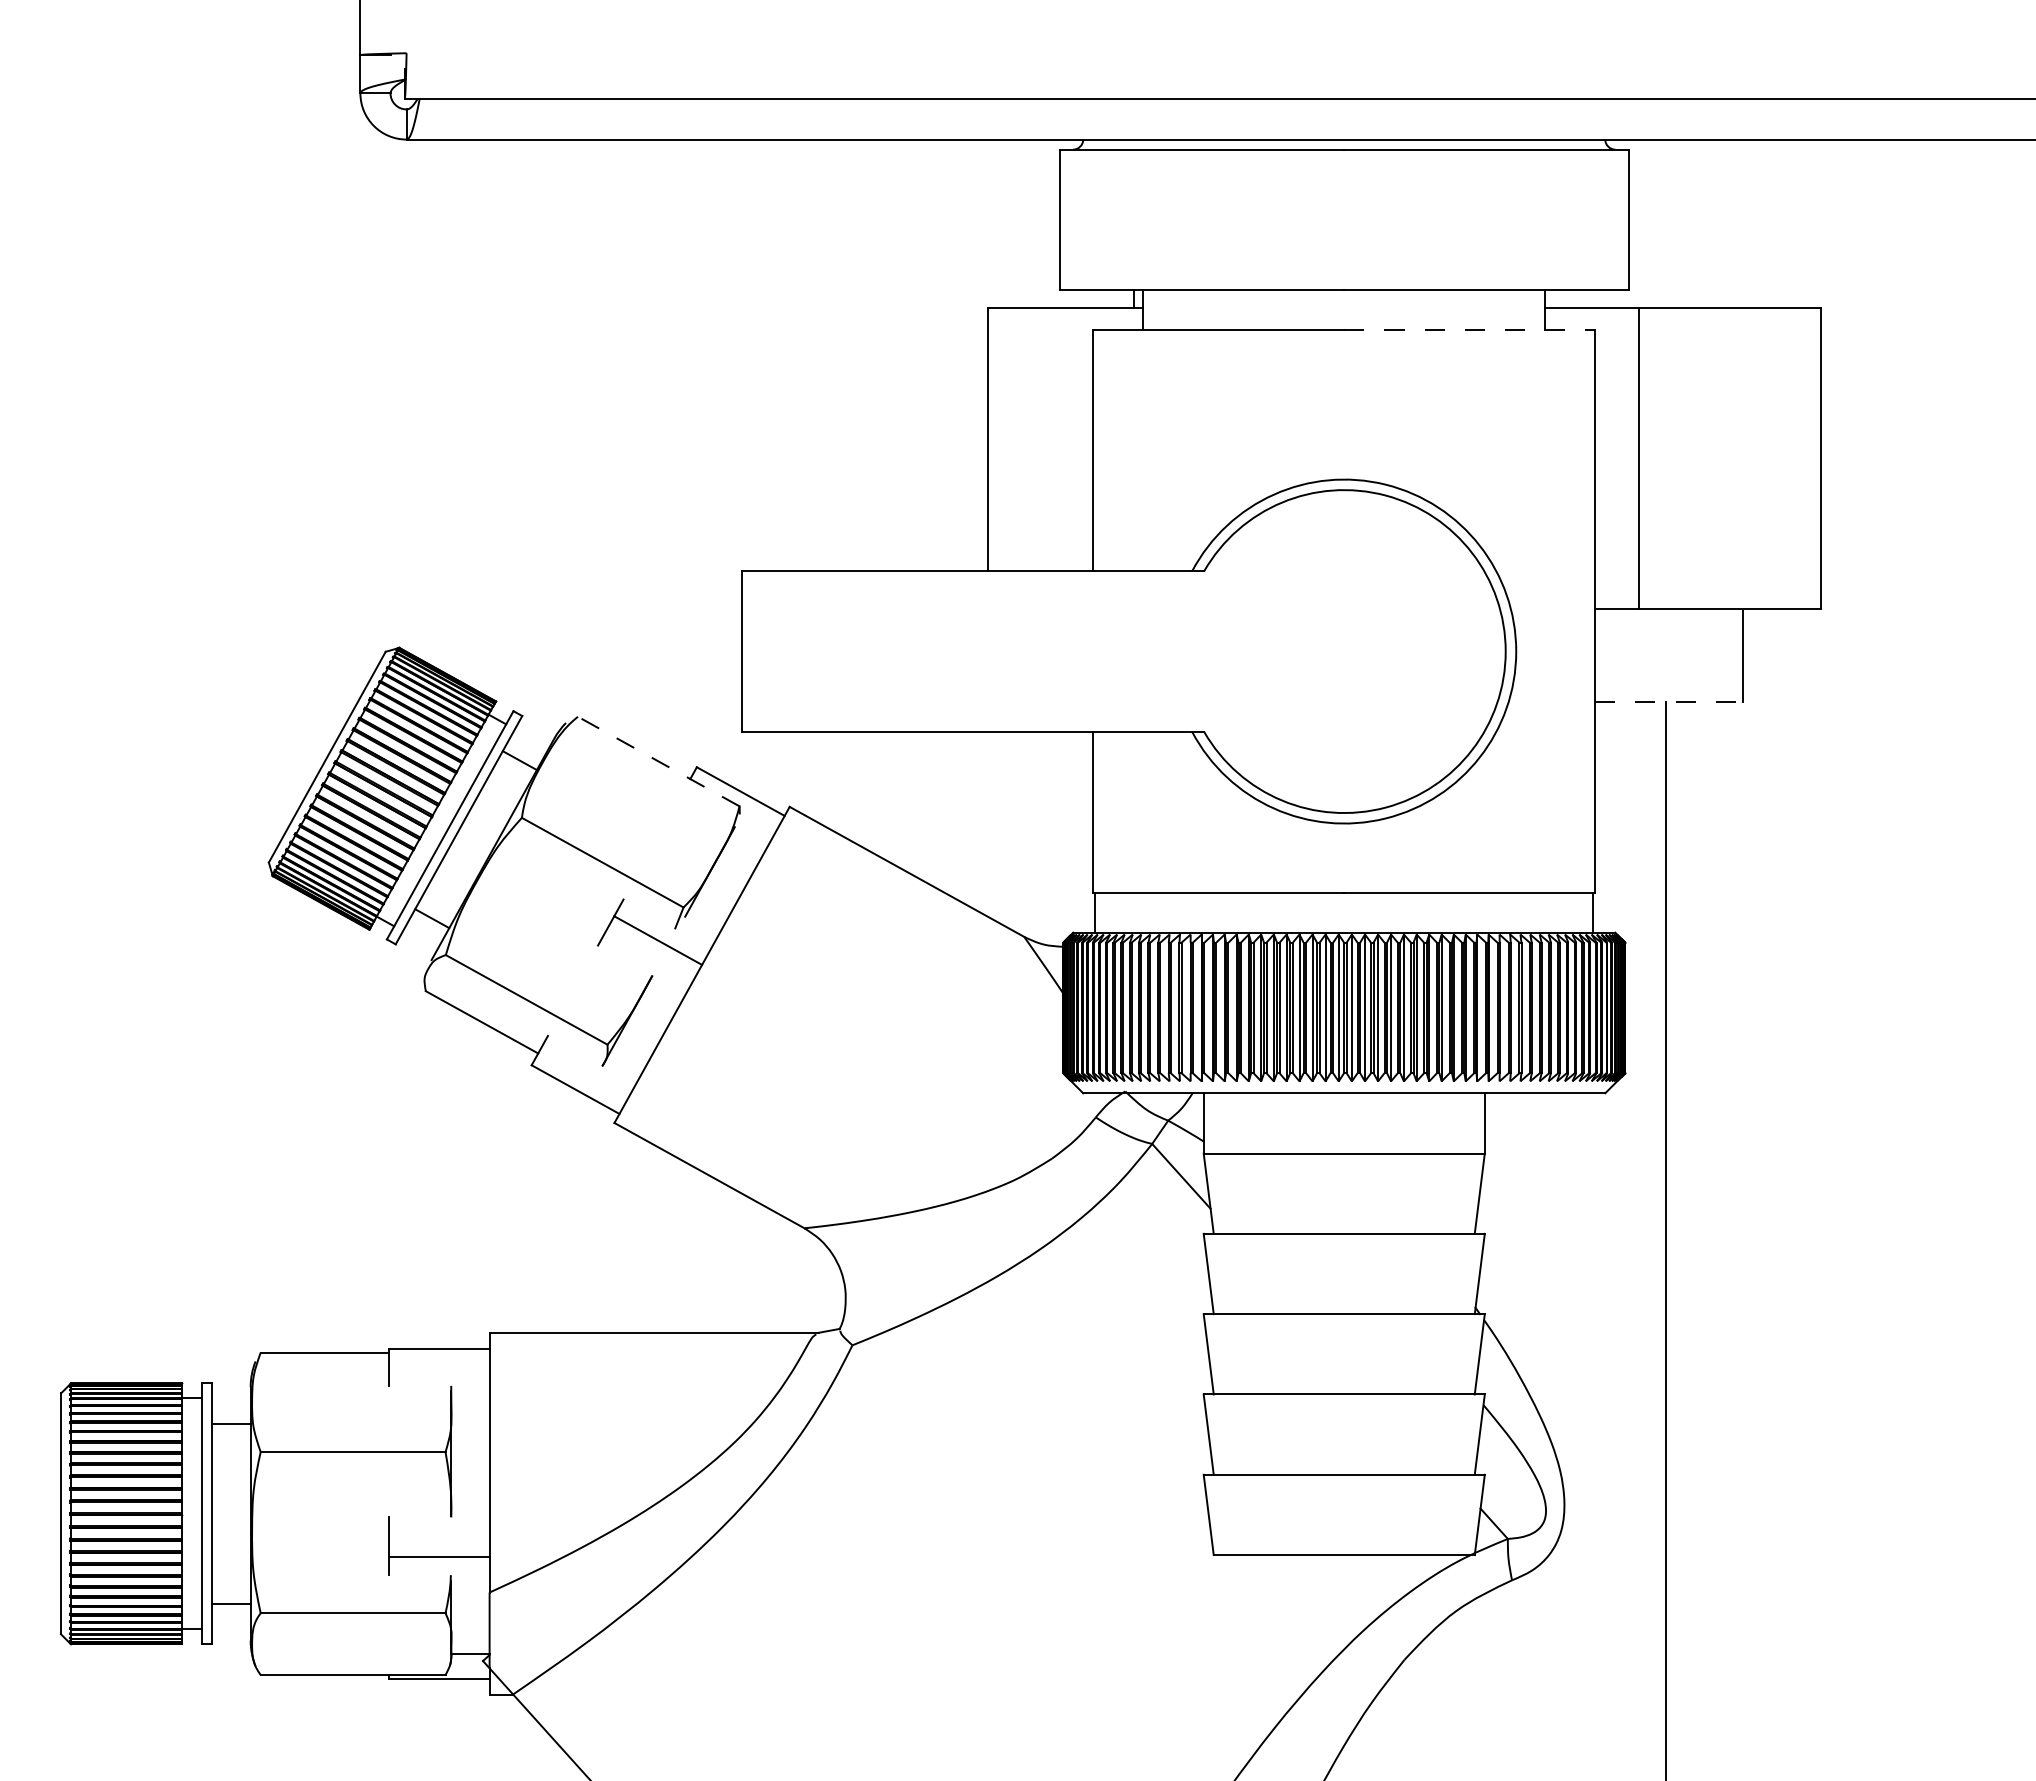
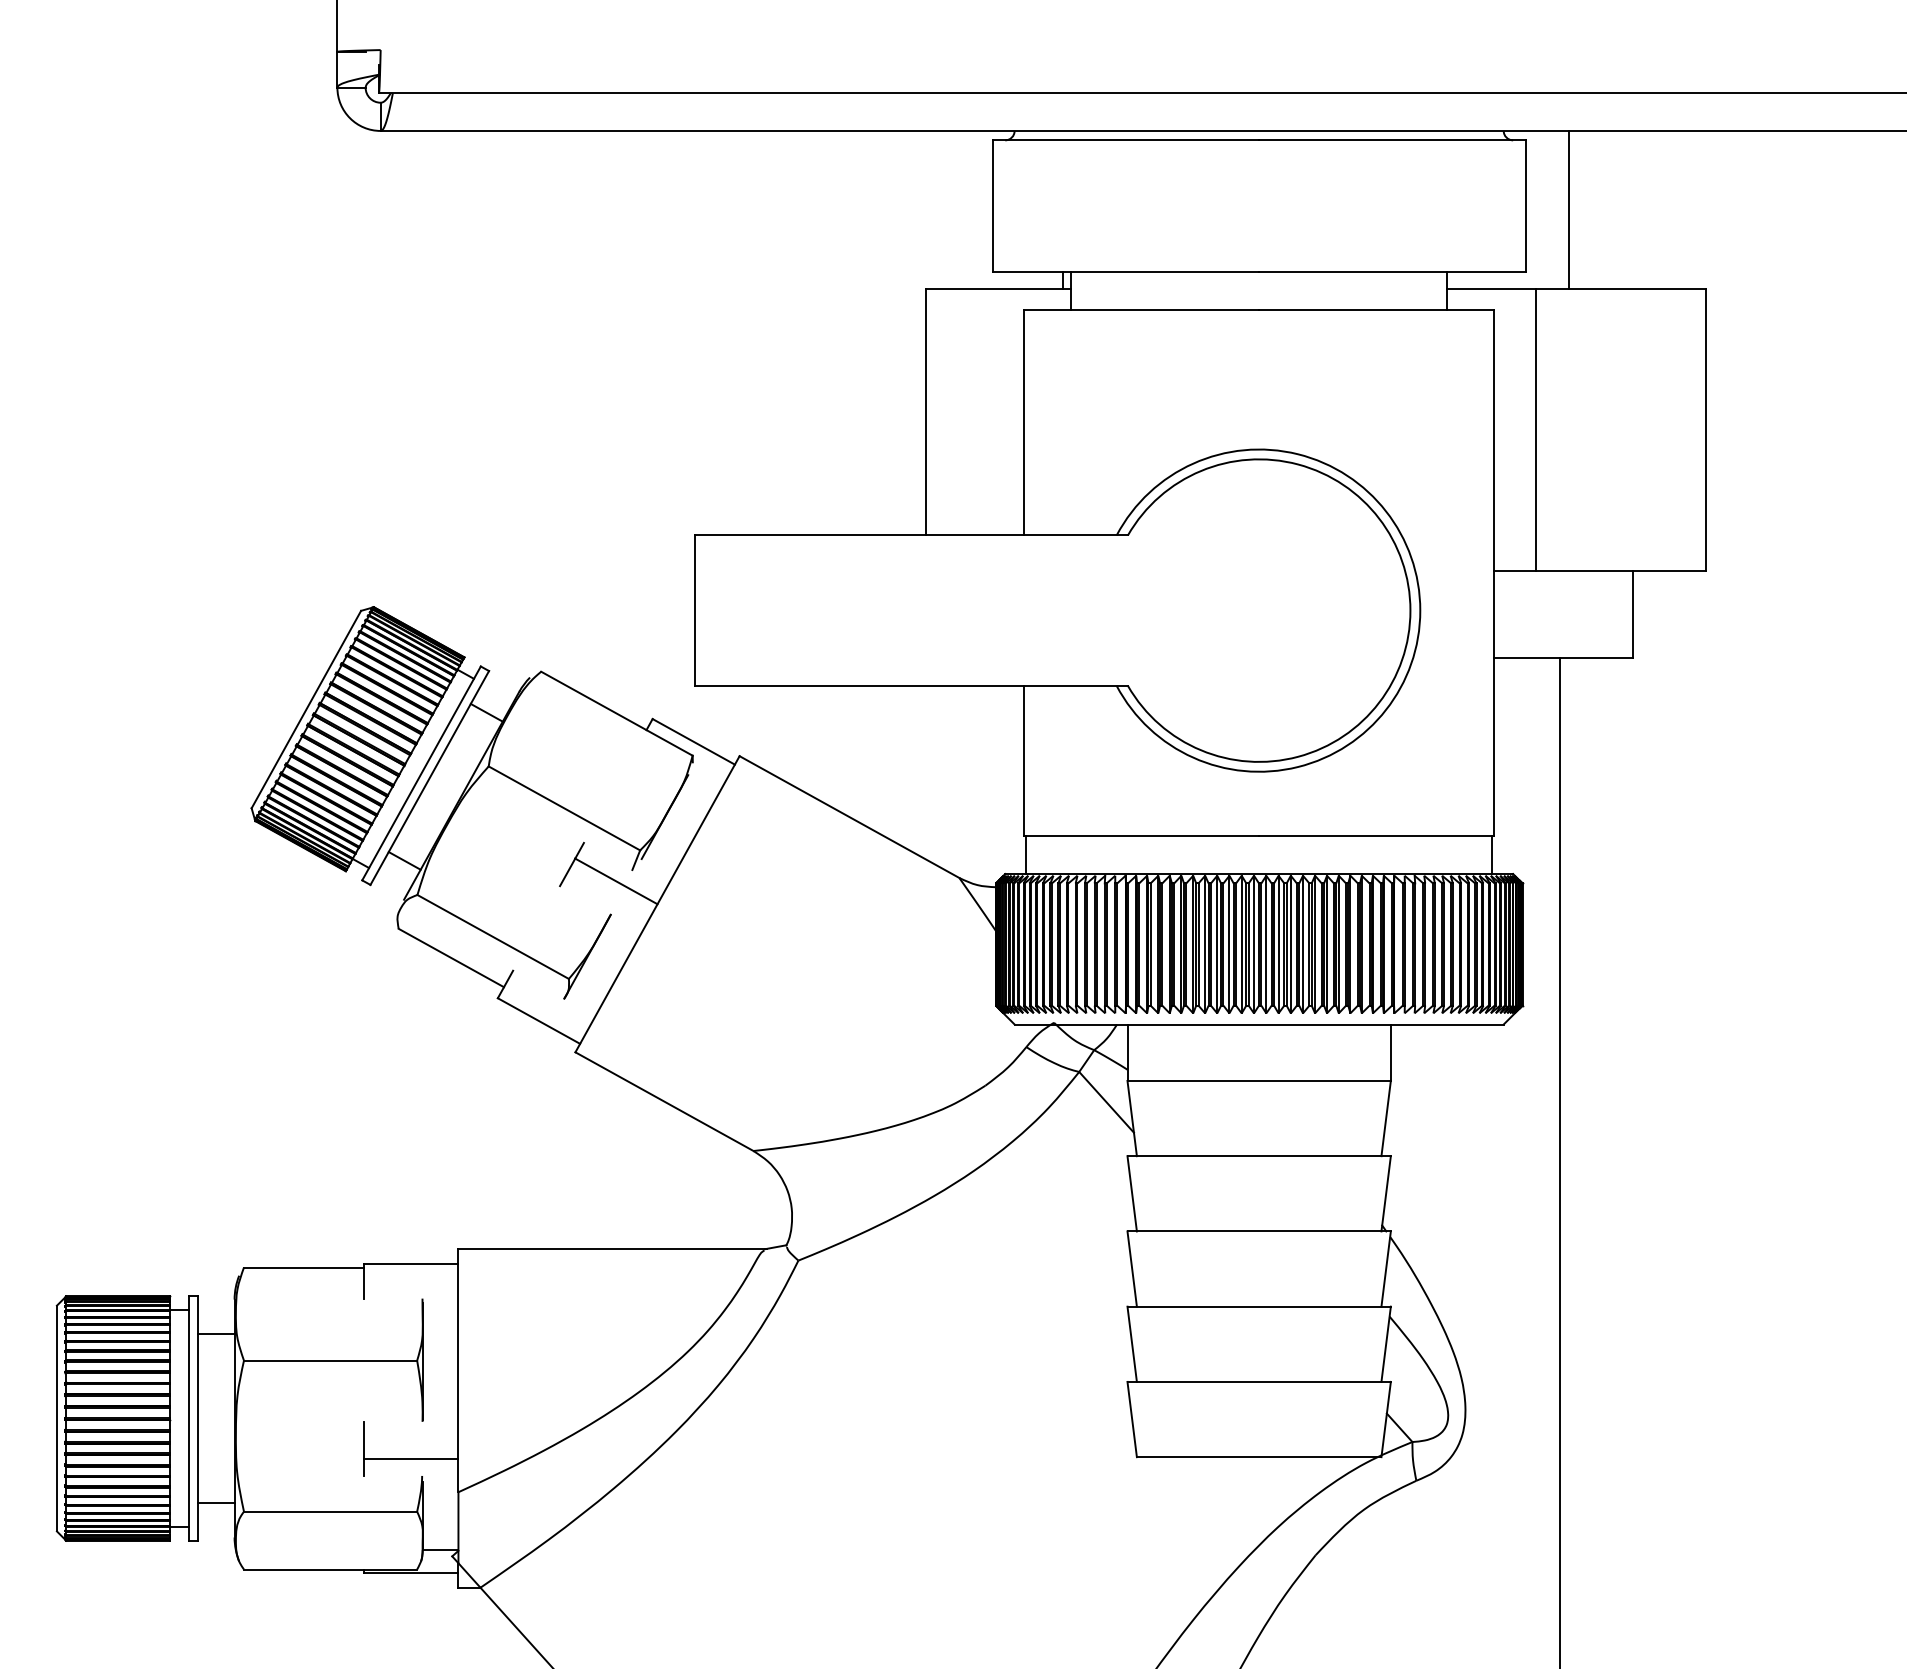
line: (1674, 223) -> (1568, 209), added
line: (1470, 330) -> (1377, 309), dashed -> solid
line: (1669, 701) -> (1563, 657), dashed -> solid
line: (658, 761) -> (616, 713), dashed -> solid

